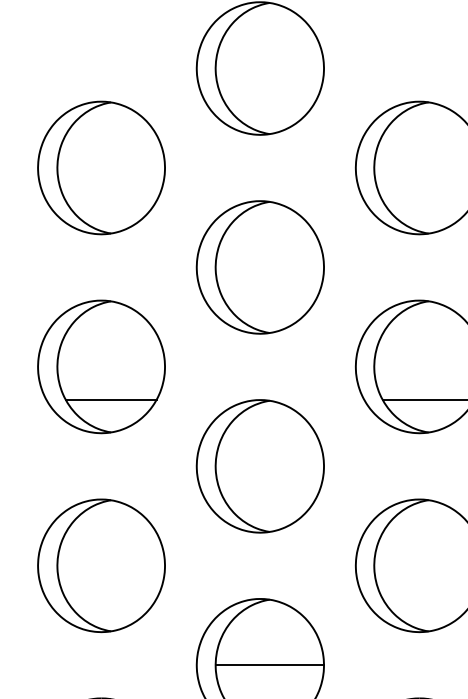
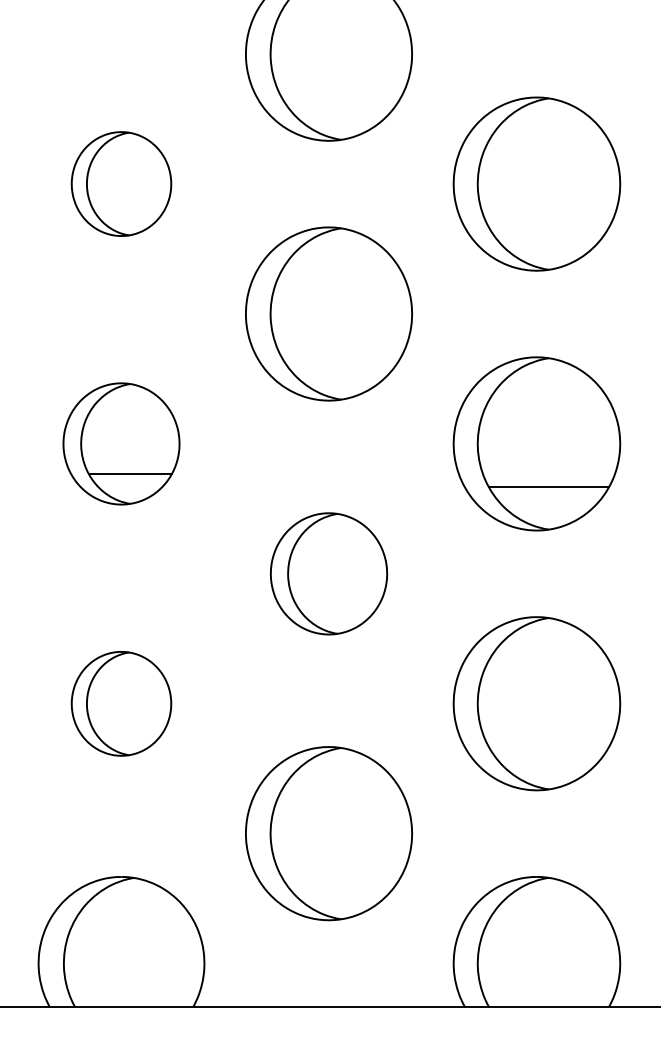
part: (101, 167) -> (121, 183), size x0.6
part: (101, 366) -> (121, 443), size x0.7
part: (259, 466) -> (328, 573), size x0.7
part: (101, 565) -> (121, 703), size x0.6
line: (269, 665) -> (341, 833), removed

